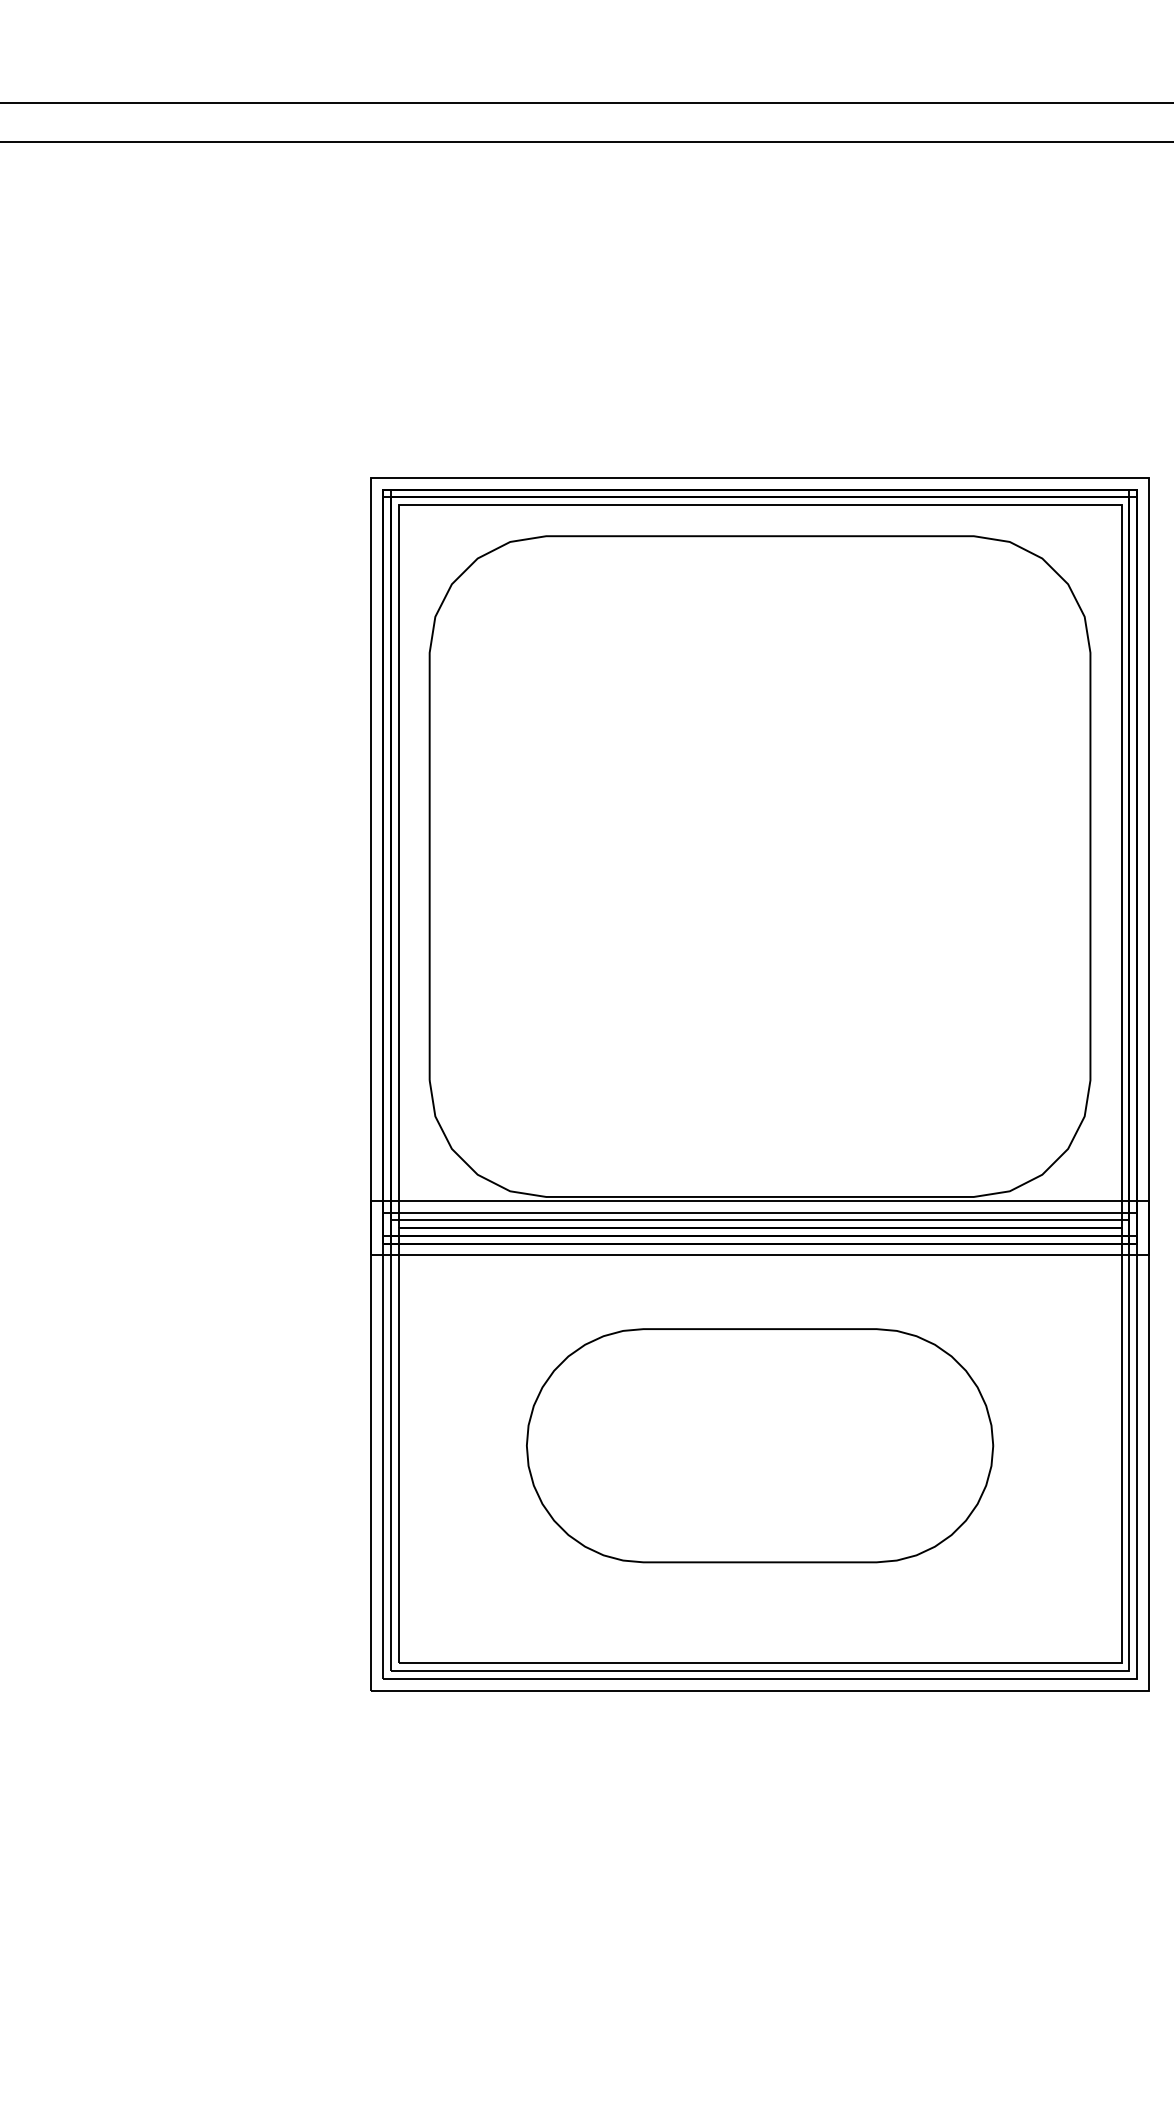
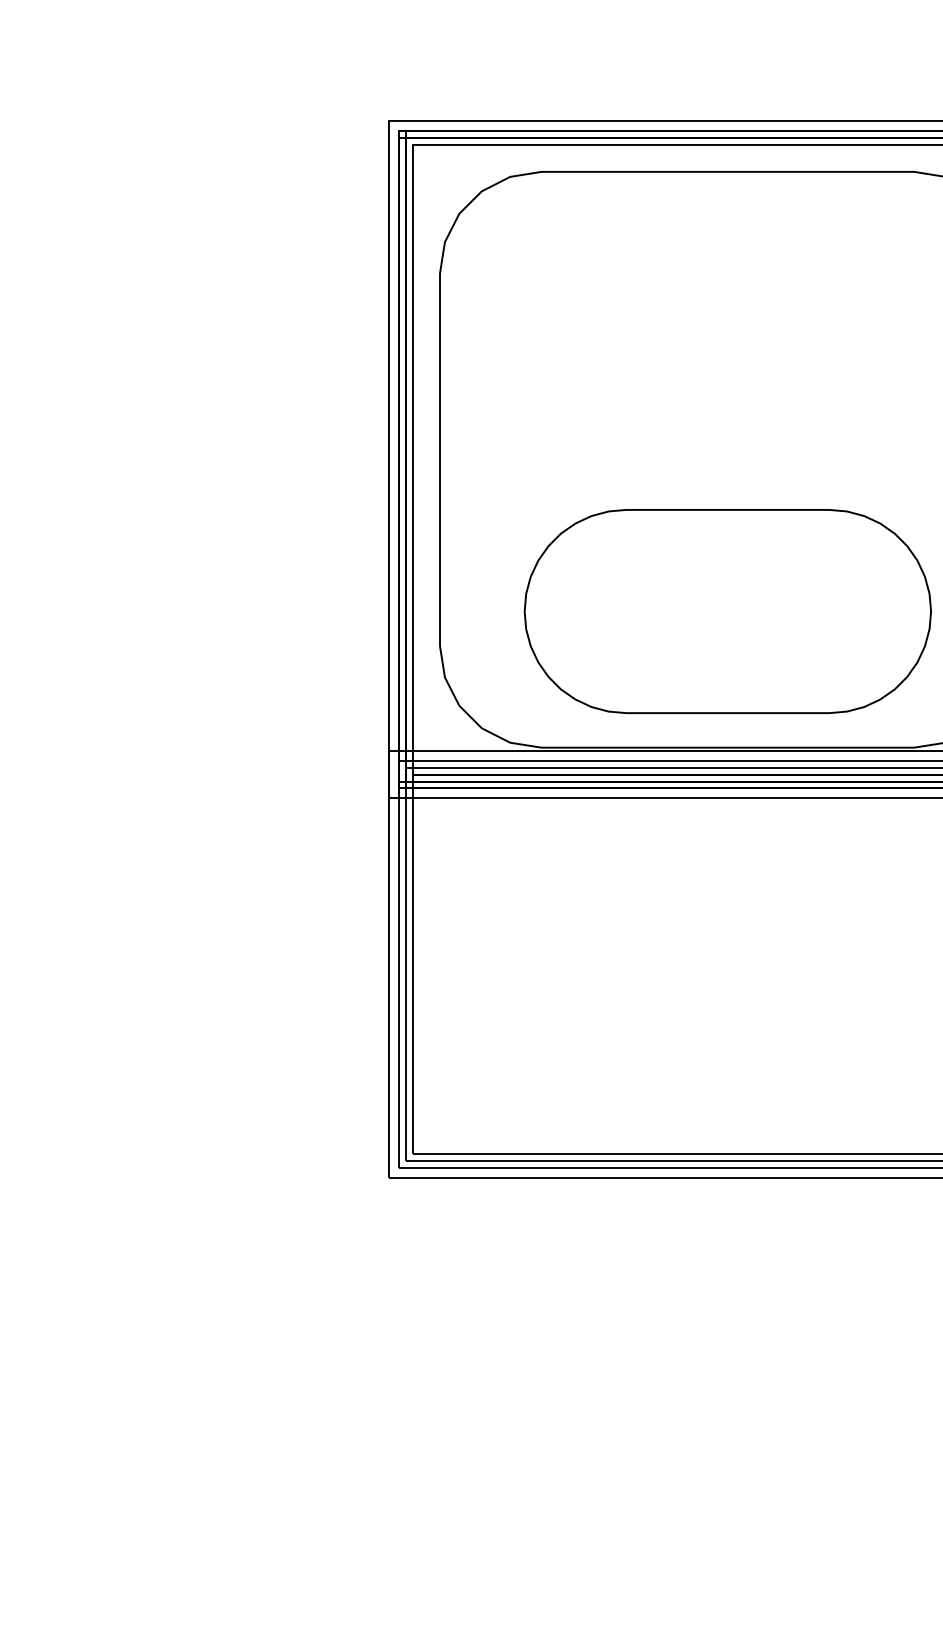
part: (760, 1445) -> (728, 611), moved

